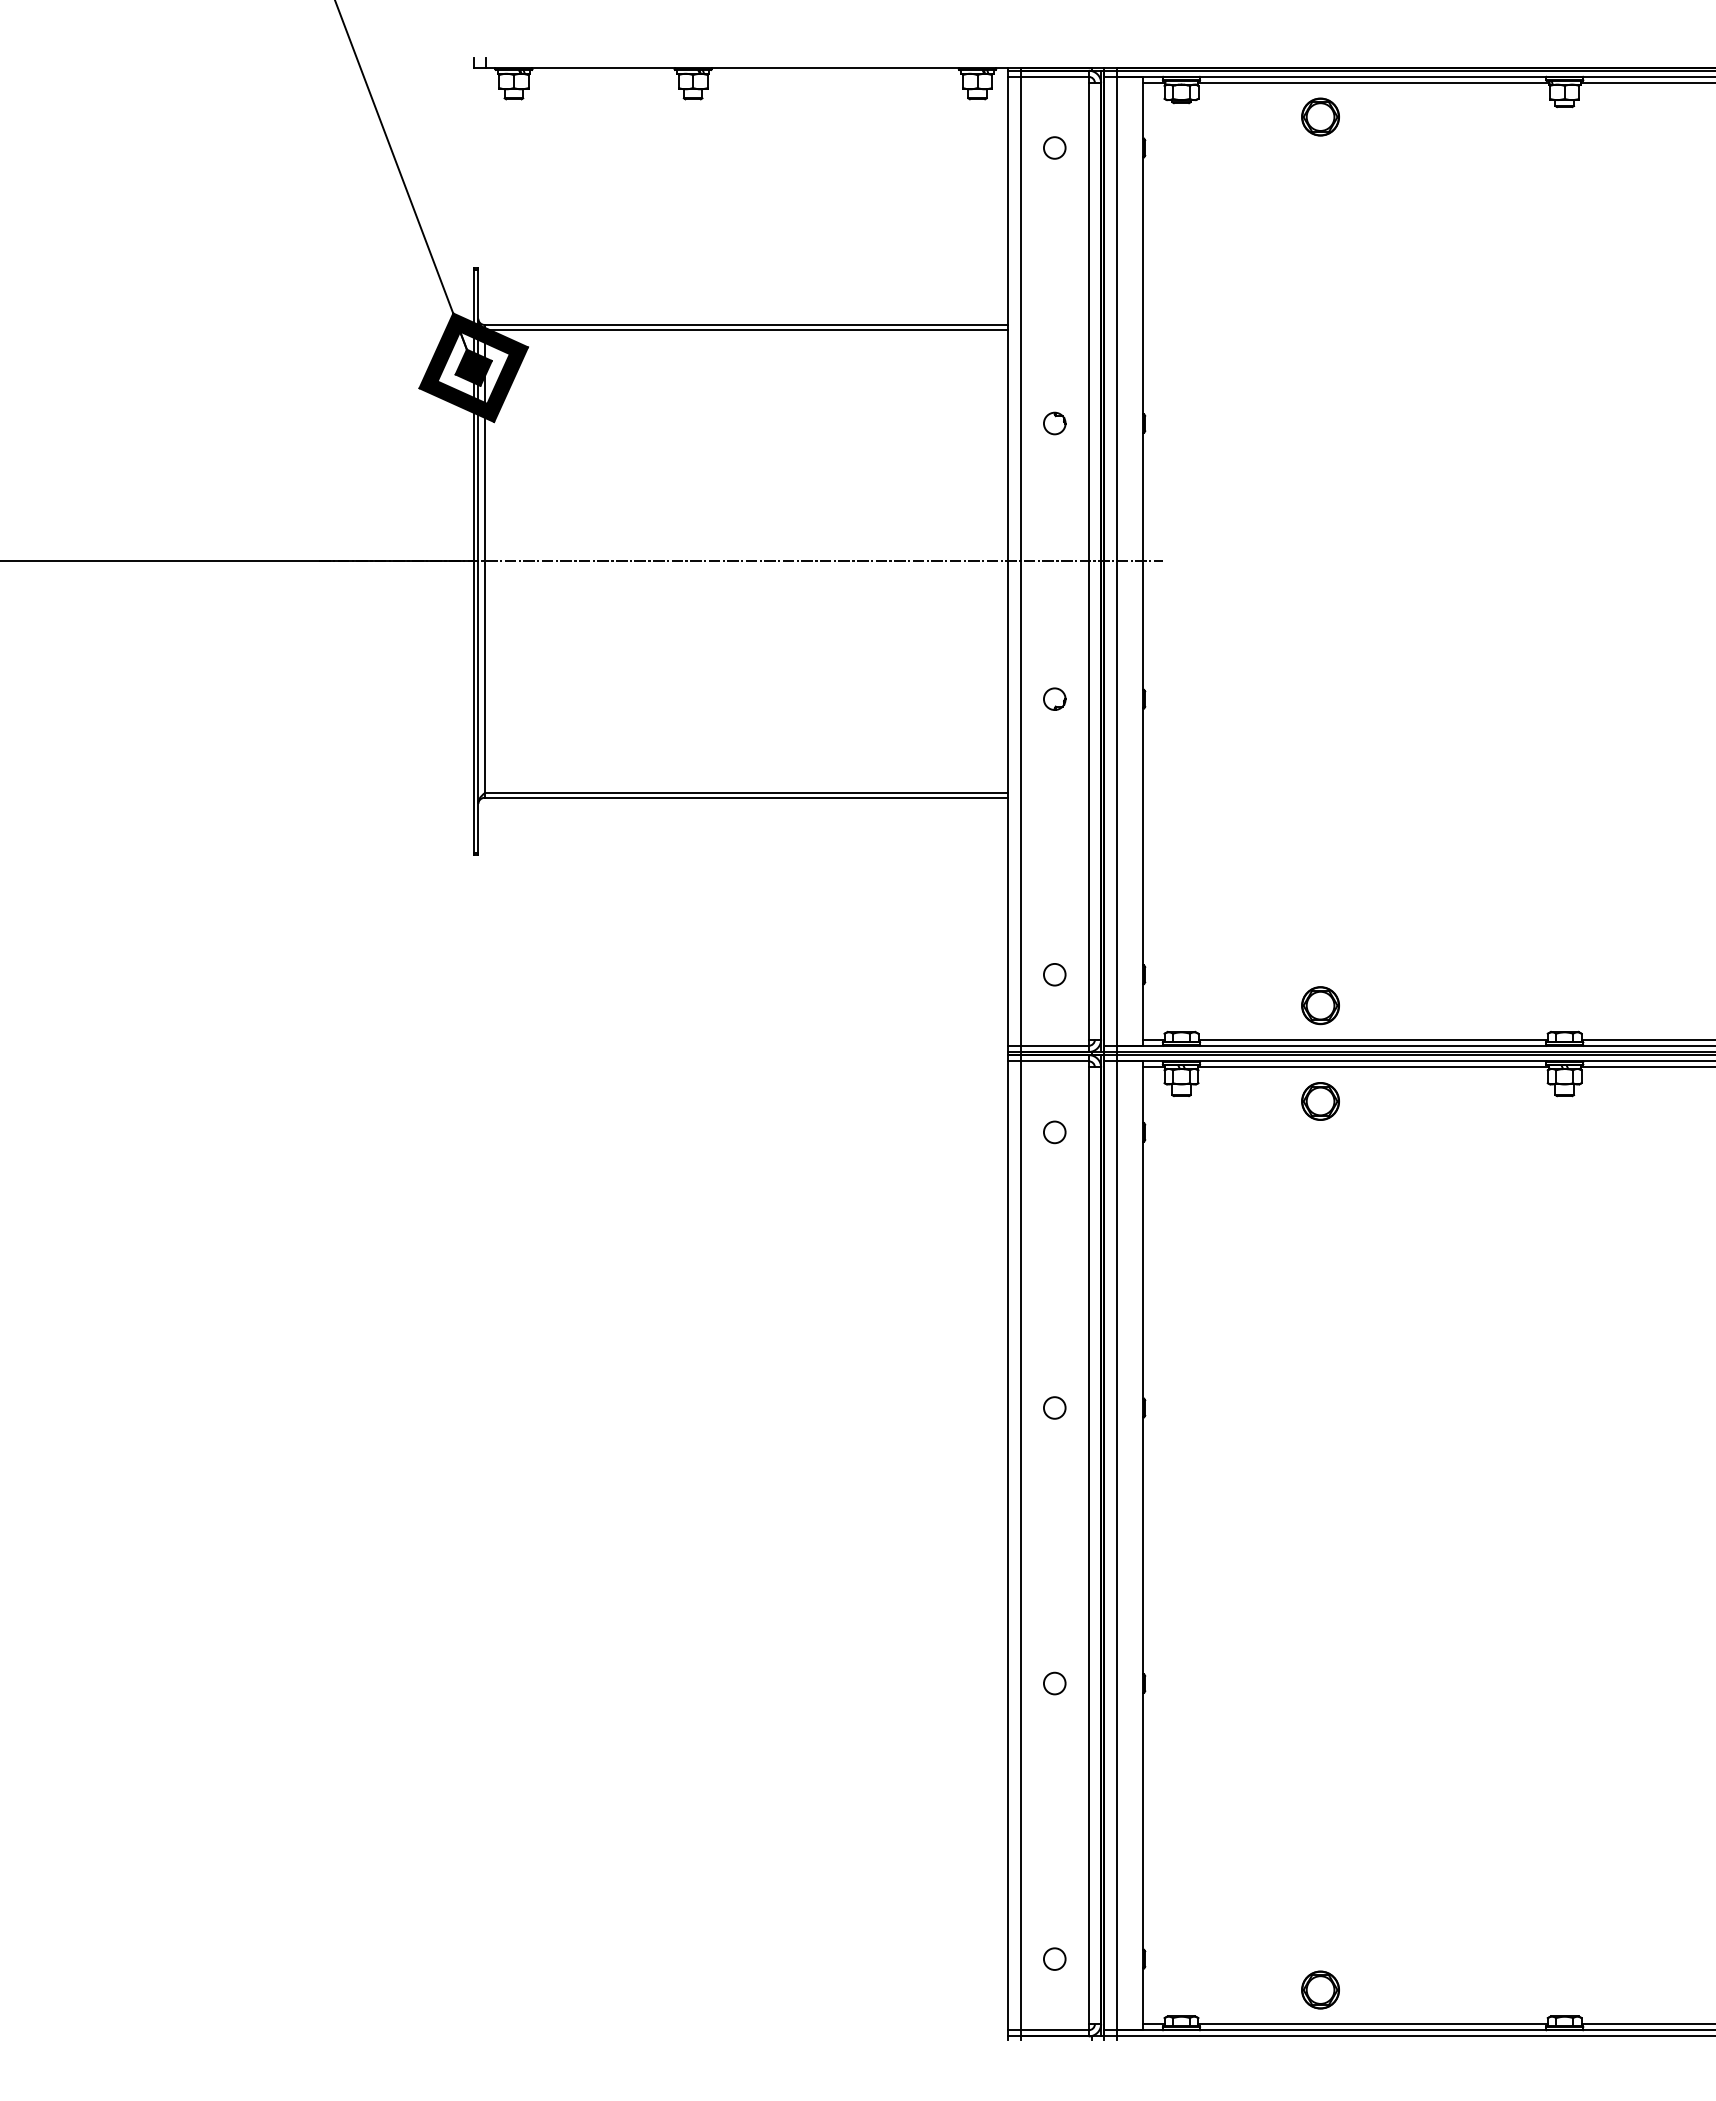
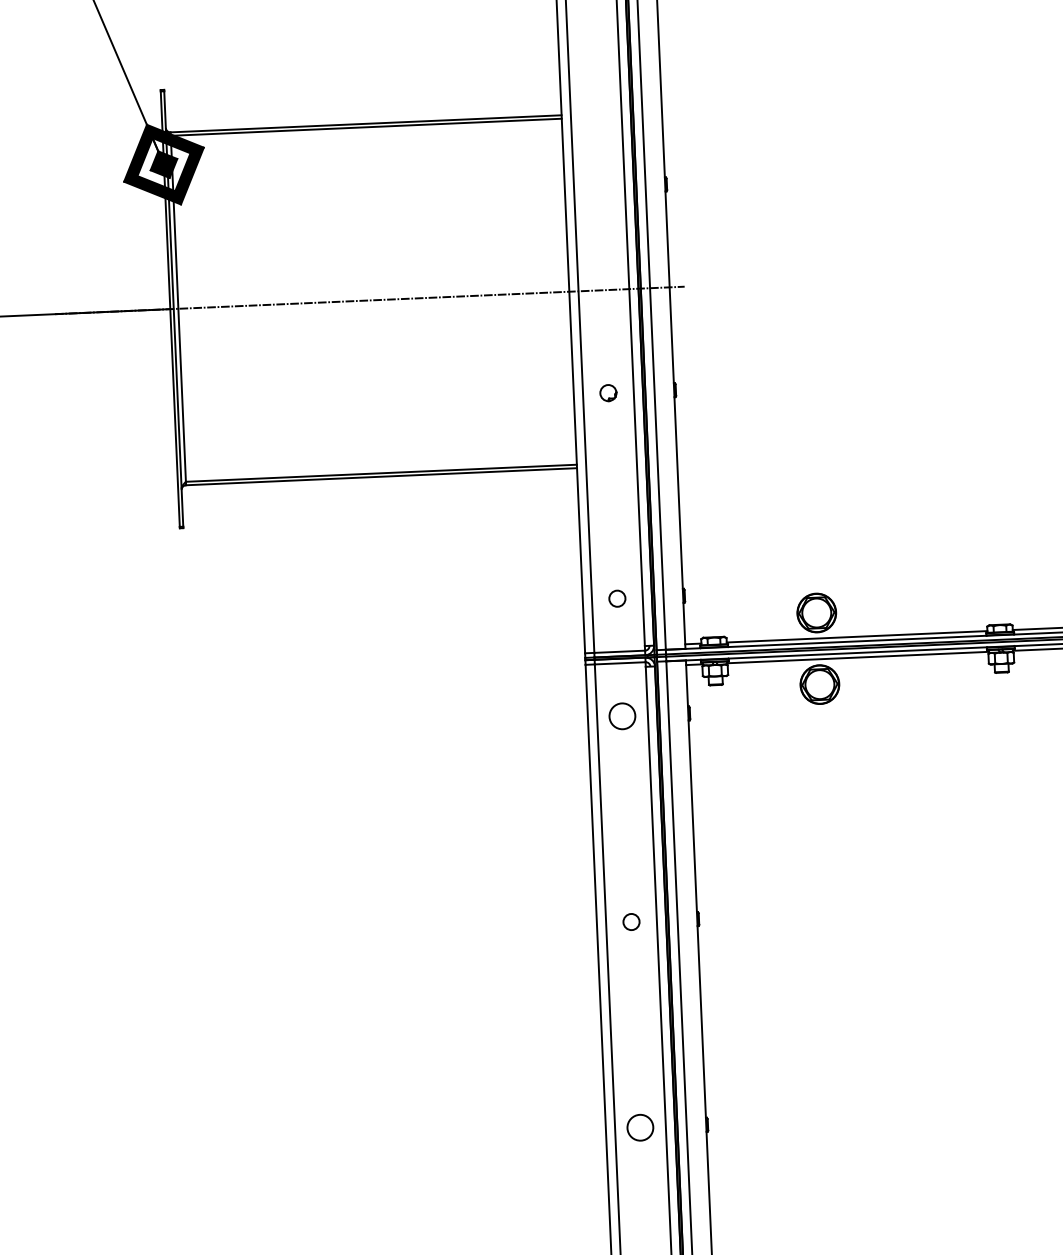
part: (1054, 423) -> (599, 187), removed
part: (1320, 1005) -> (816, 613), size x1.4
part: (1320, 1101) -> (819, 684), size x1.4
circle: (1054, 1132) -> (622, 716), size x1.6
circle: (1054, 1683) -> (640, 1127), size x1.6

